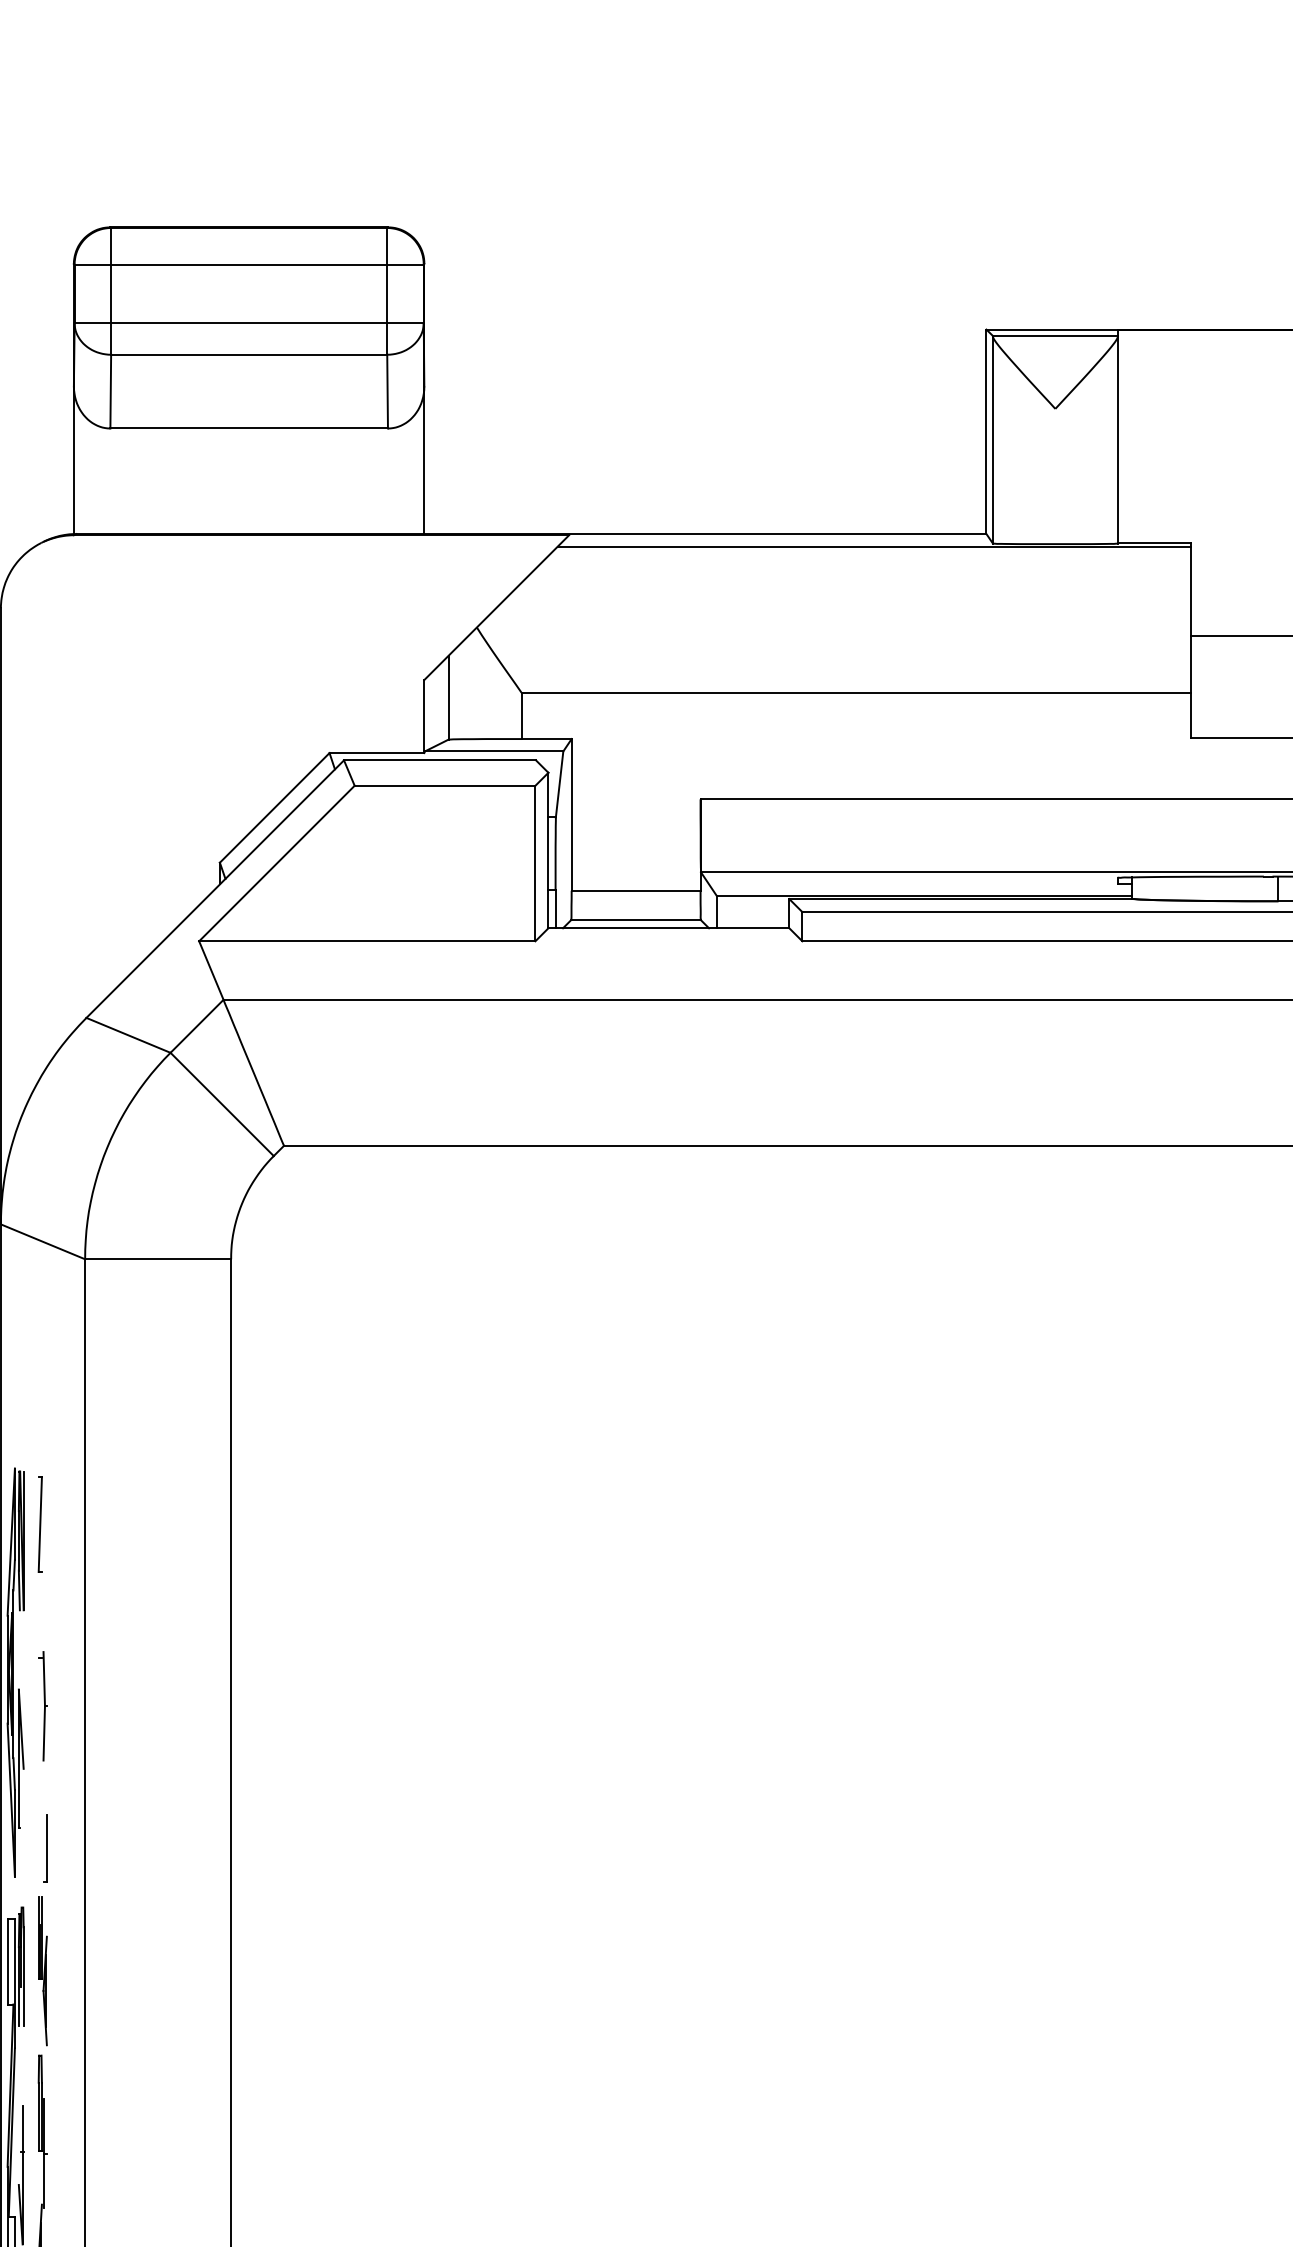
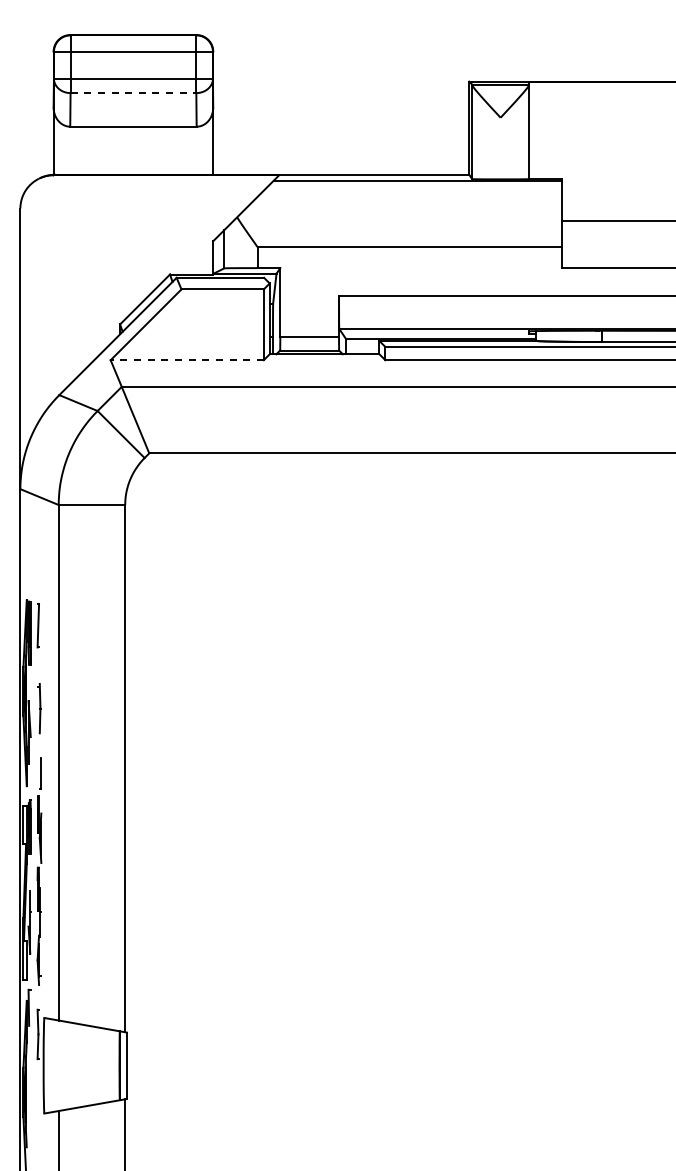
line: (249, 355) -> (133, 93), solid -> dashed
line: (367, 941) -> (187, 360), solid -> dashed

